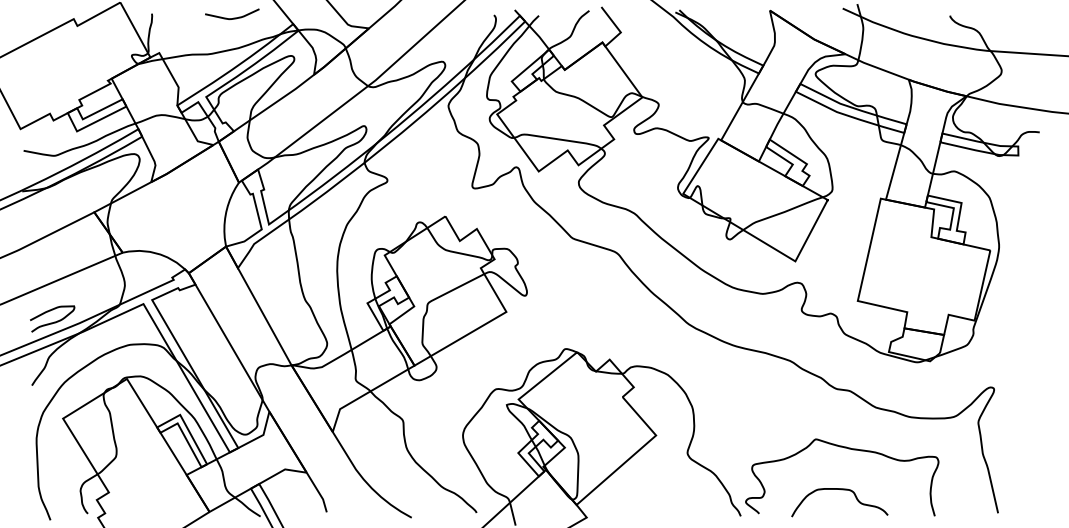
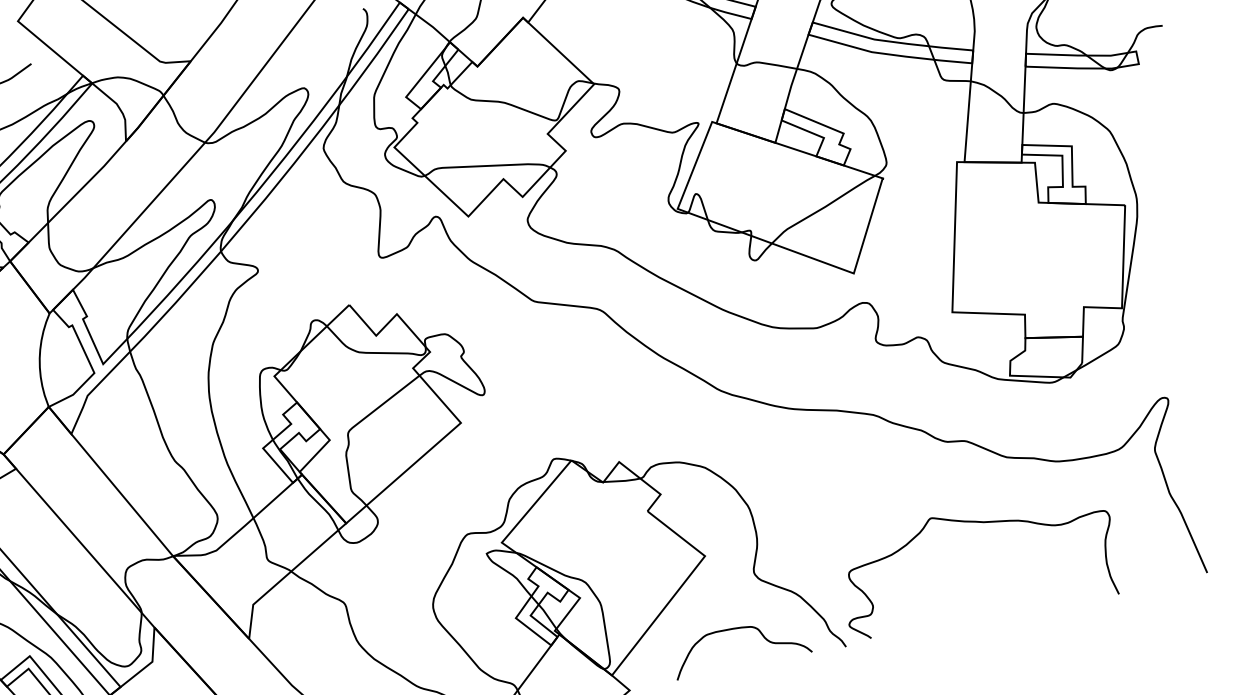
curve: (841, 490) -> (740, 629), moved

